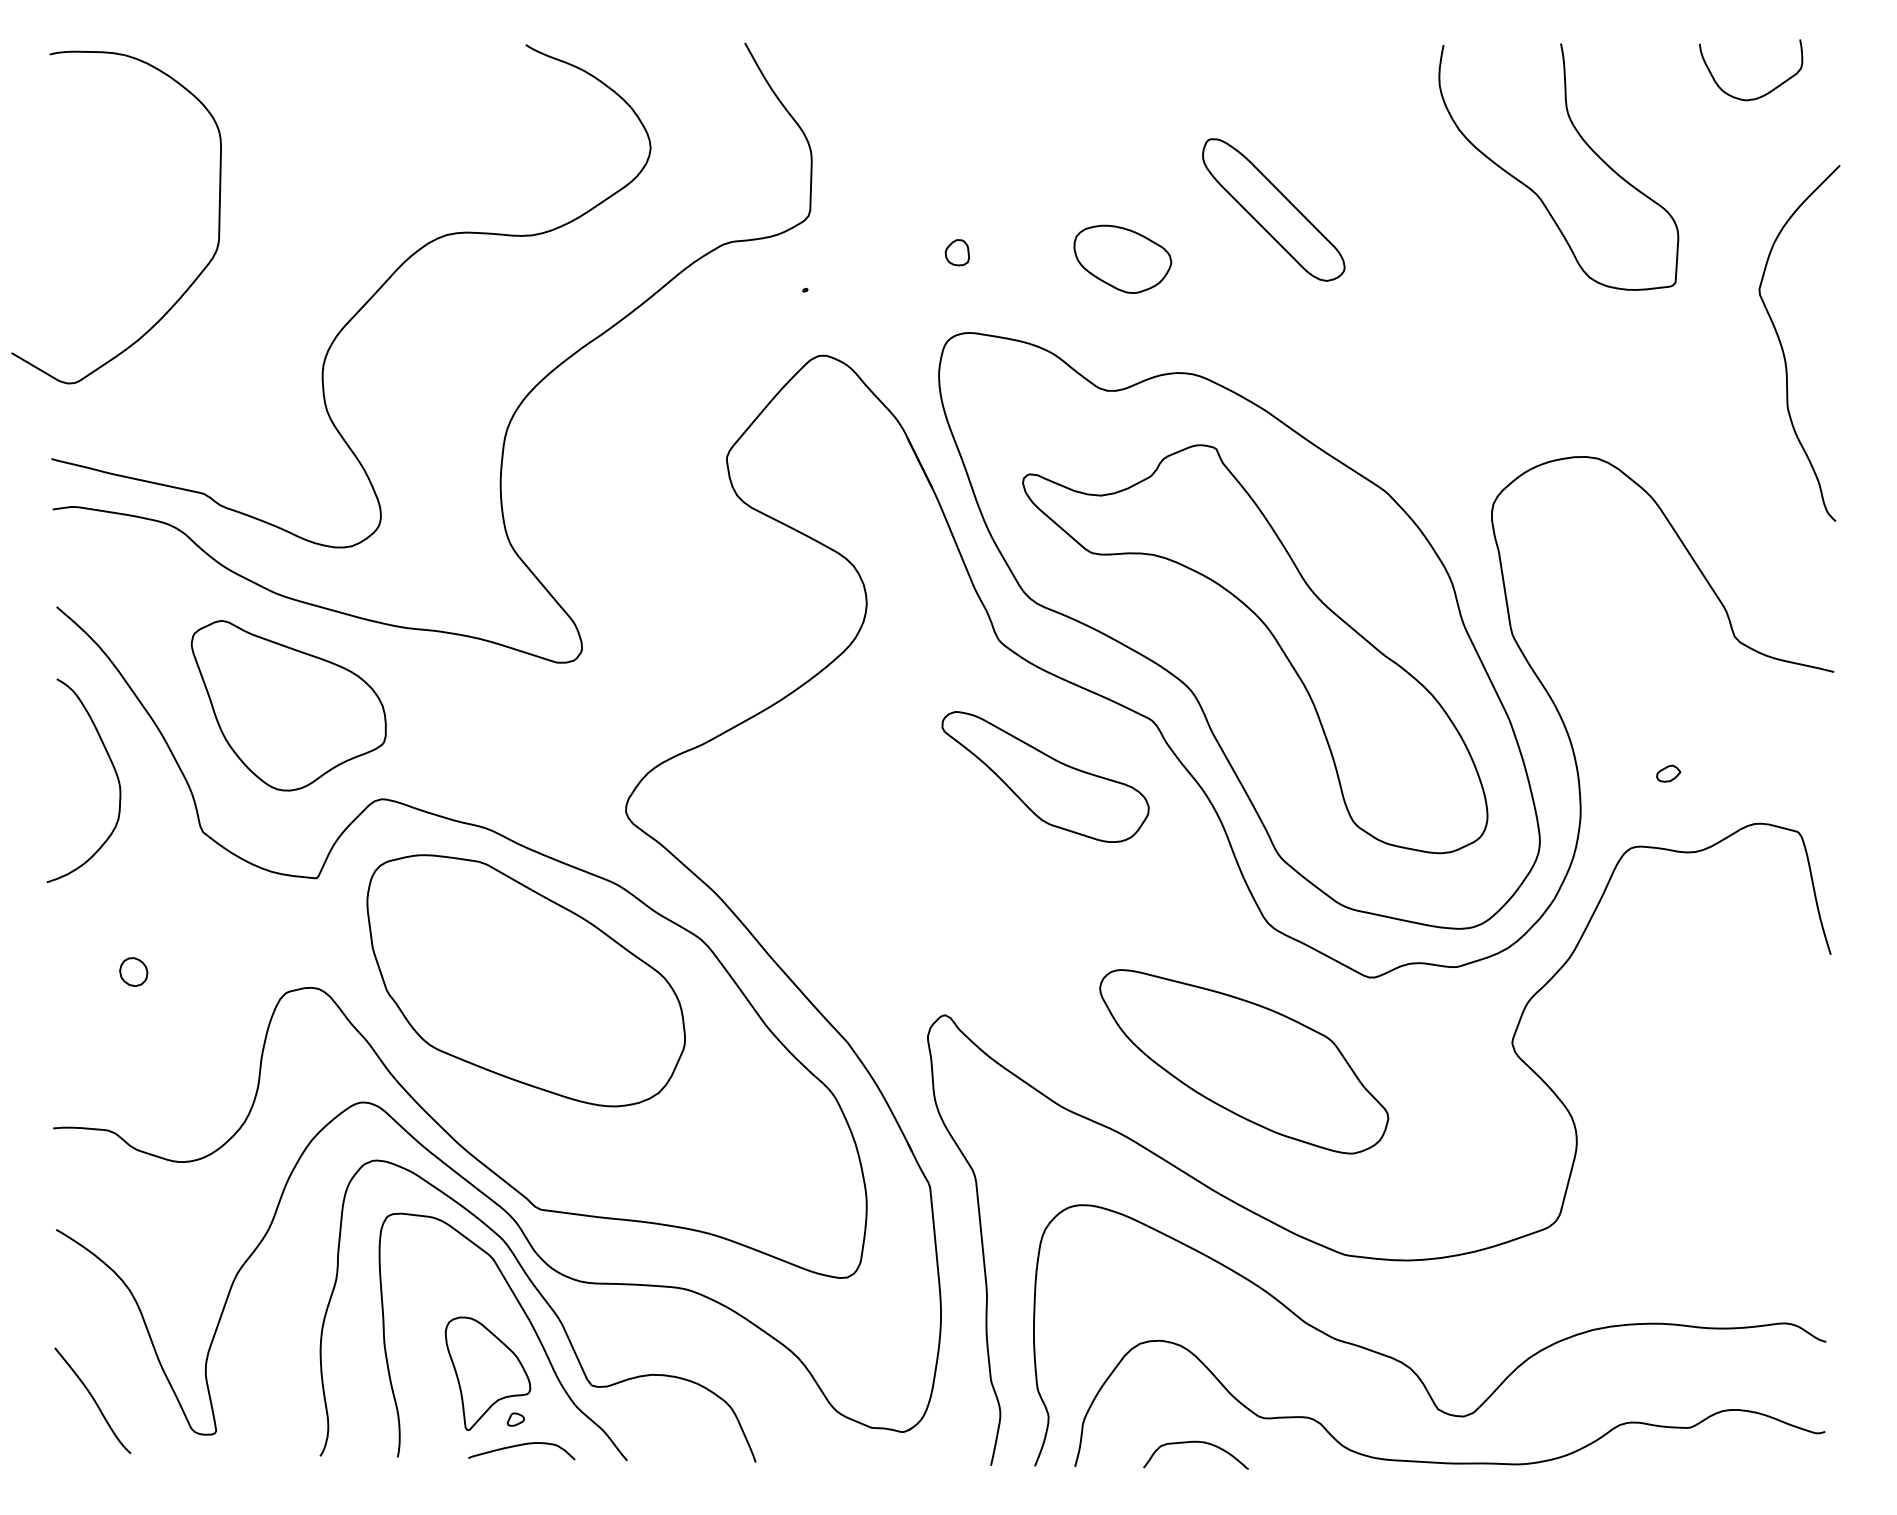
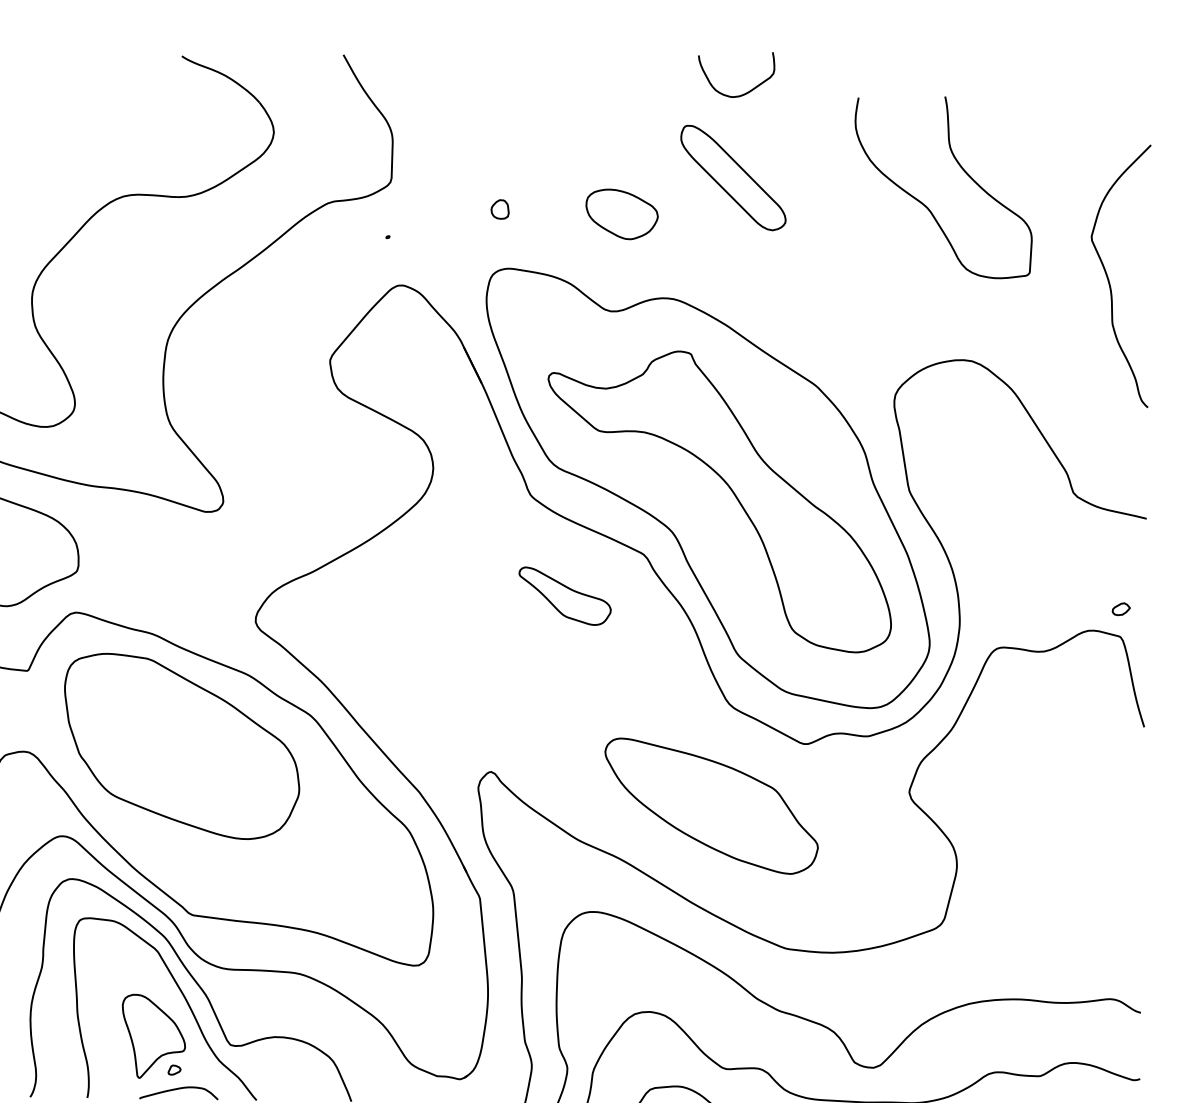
curve: (1763, 94) -> (745, 92), moved
curve: (1533, 190) -> (924, 204), moved
part: (1668, 773) -> (1121, 609), moved
part: (1045, 776) -> (565, 595), size x0.6

